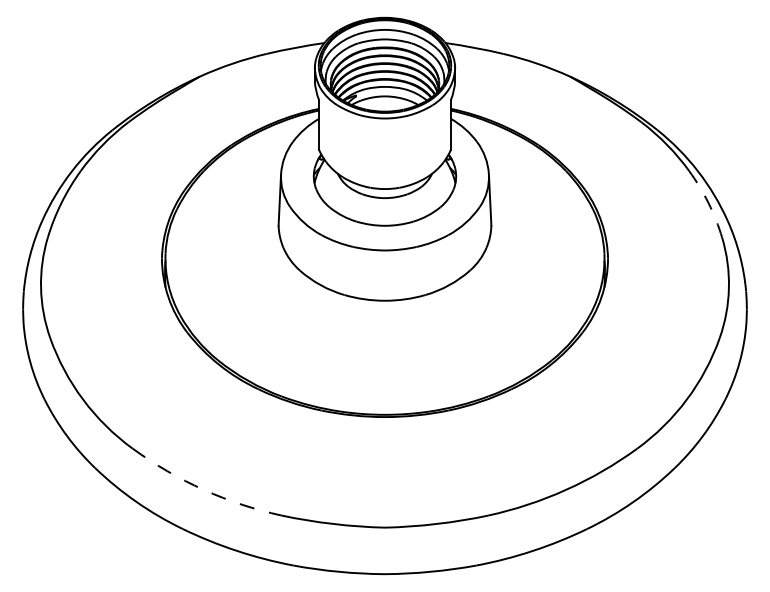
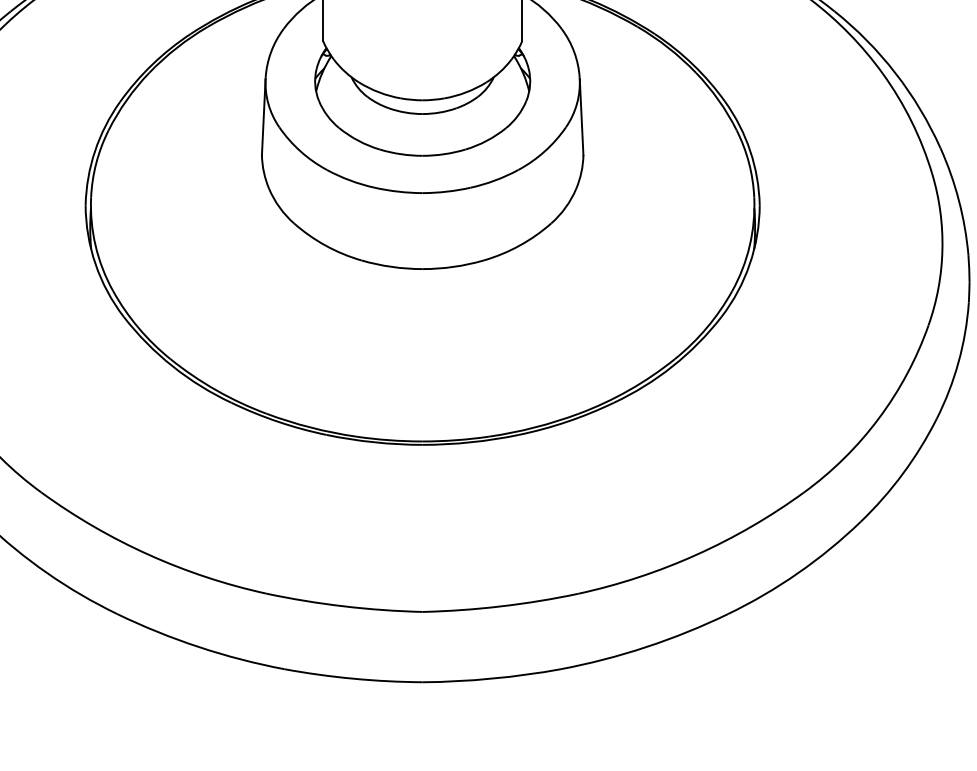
arc: (708, 203) -> (911, 122), dashed -> solid
arc: (203, 489) -> (148, 554), dashed -> solid

